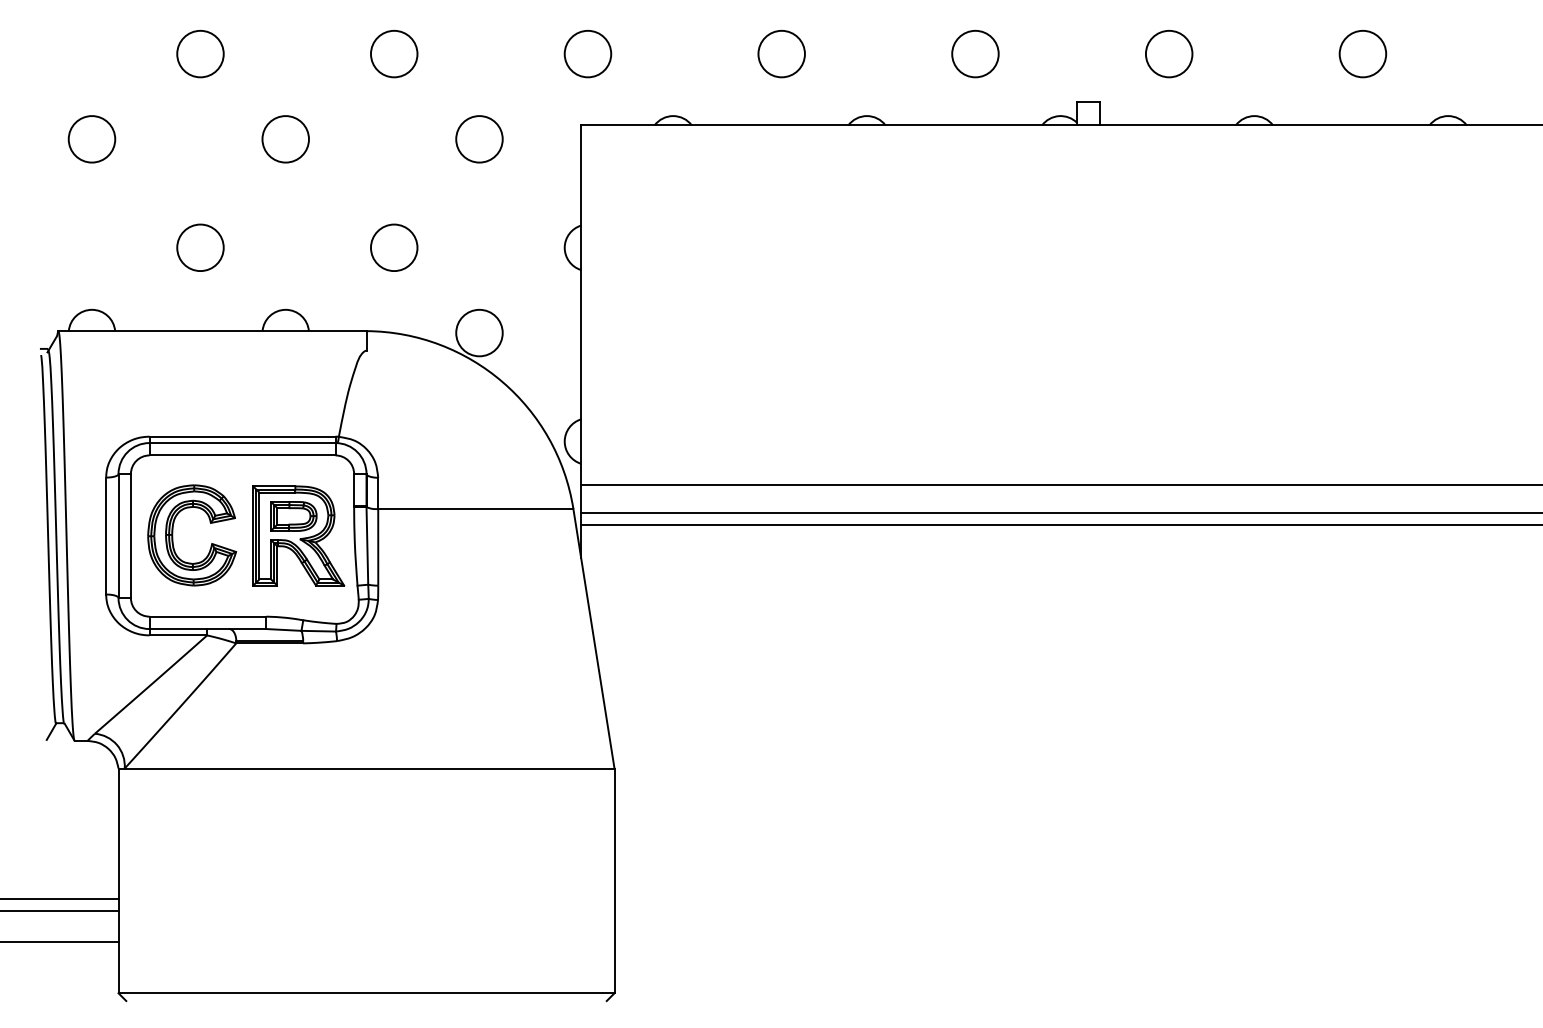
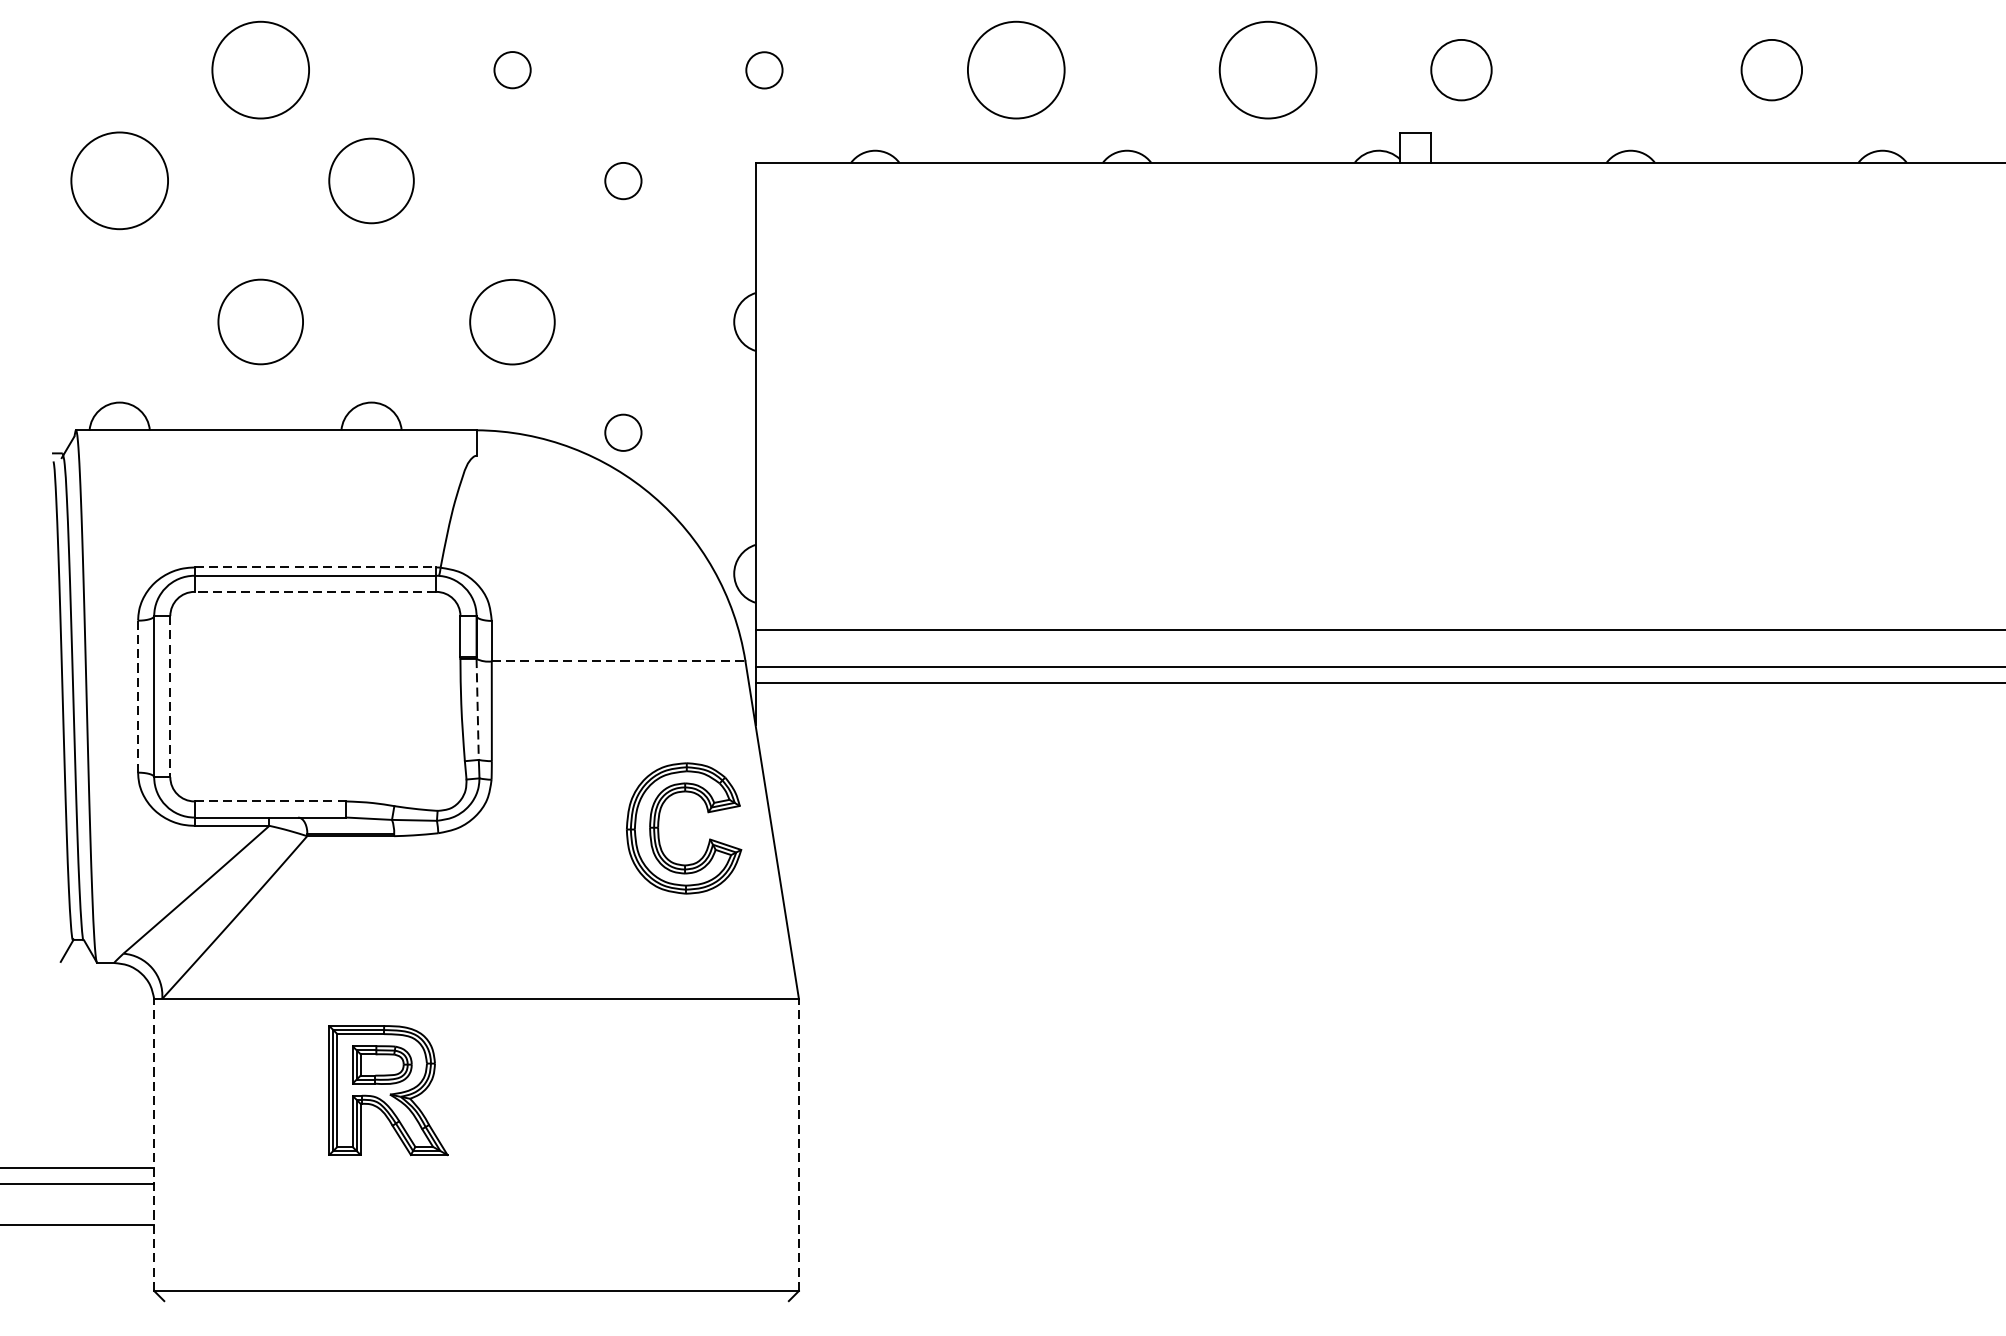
circle: (200, 53) -> (260, 69), size x1.6
circle: (393, 53) -> (511, 69), size x0.6
circle: (781, 53) -> (1015, 69), size x1.6
circle: (975, 53) -> (1268, 69), size x1.6
circle: (587, 54) -> (763, 70), size x0.6
circle: (1169, 54) -> (1461, 70), moved
circle: (91, 139) -> (119, 181), size x1.6
circle: (285, 139) -> (371, 181), size x1.4
circle: (479, 139) -> (623, 181), size x0.6
circle: (200, 247) -> (260, 321), size x1.4
circle: (394, 247) -> (512, 321), size x1.4
circle: (479, 332) -> (623, 432), size x0.6
line: (242, 436) -> (315, 567), solid -> dashed
line: (242, 455) -> (315, 591), solid -> dashed
line: (475, 508) -> (618, 660), solid -> dashed
line: (106, 535) -> (138, 695), solid -> dashed
part: (173, 535) -> (659, 828), moved
part: (298, 535) -> (388, 1089), moved
line: (130, 536) -> (169, 697), solid -> dashed
line: (367, 545) -> (477, 708), solid -> dashed
line: (208, 616) -> (271, 801), solid -> dashed
line: (118, 880) -> (154, 1144), solid -> dashed
line: (614, 880) -> (798, 1144), solid -> dashed

